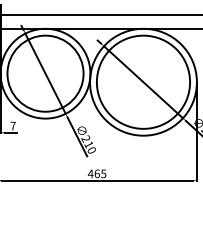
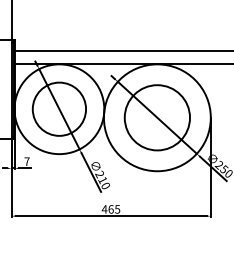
circle: (45, 73) -> (59, 109), size x0.7
circle: (142, 81) -> (156, 117), size x0.7

